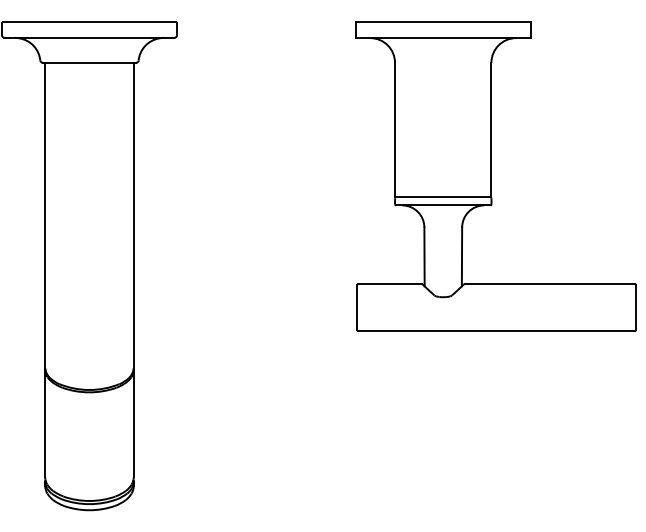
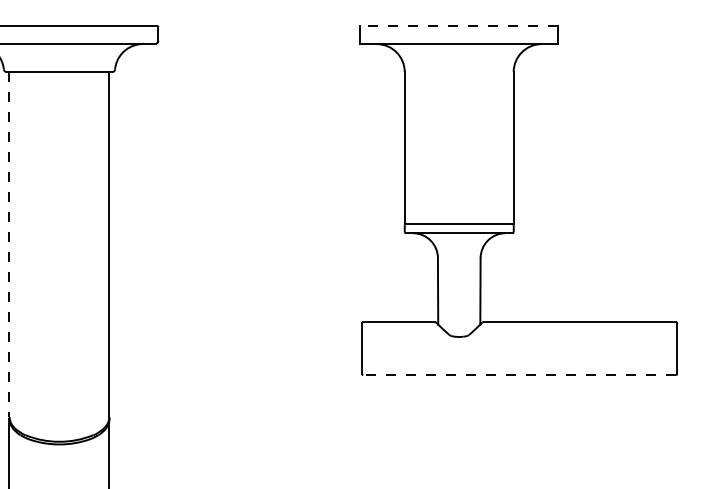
line: (443, 22) -> (459, 26), solid -> dashed
line: (45, 215) -> (9, 244), solid -> dashed
line: (496, 331) -> (519, 375), solid -> dashed

